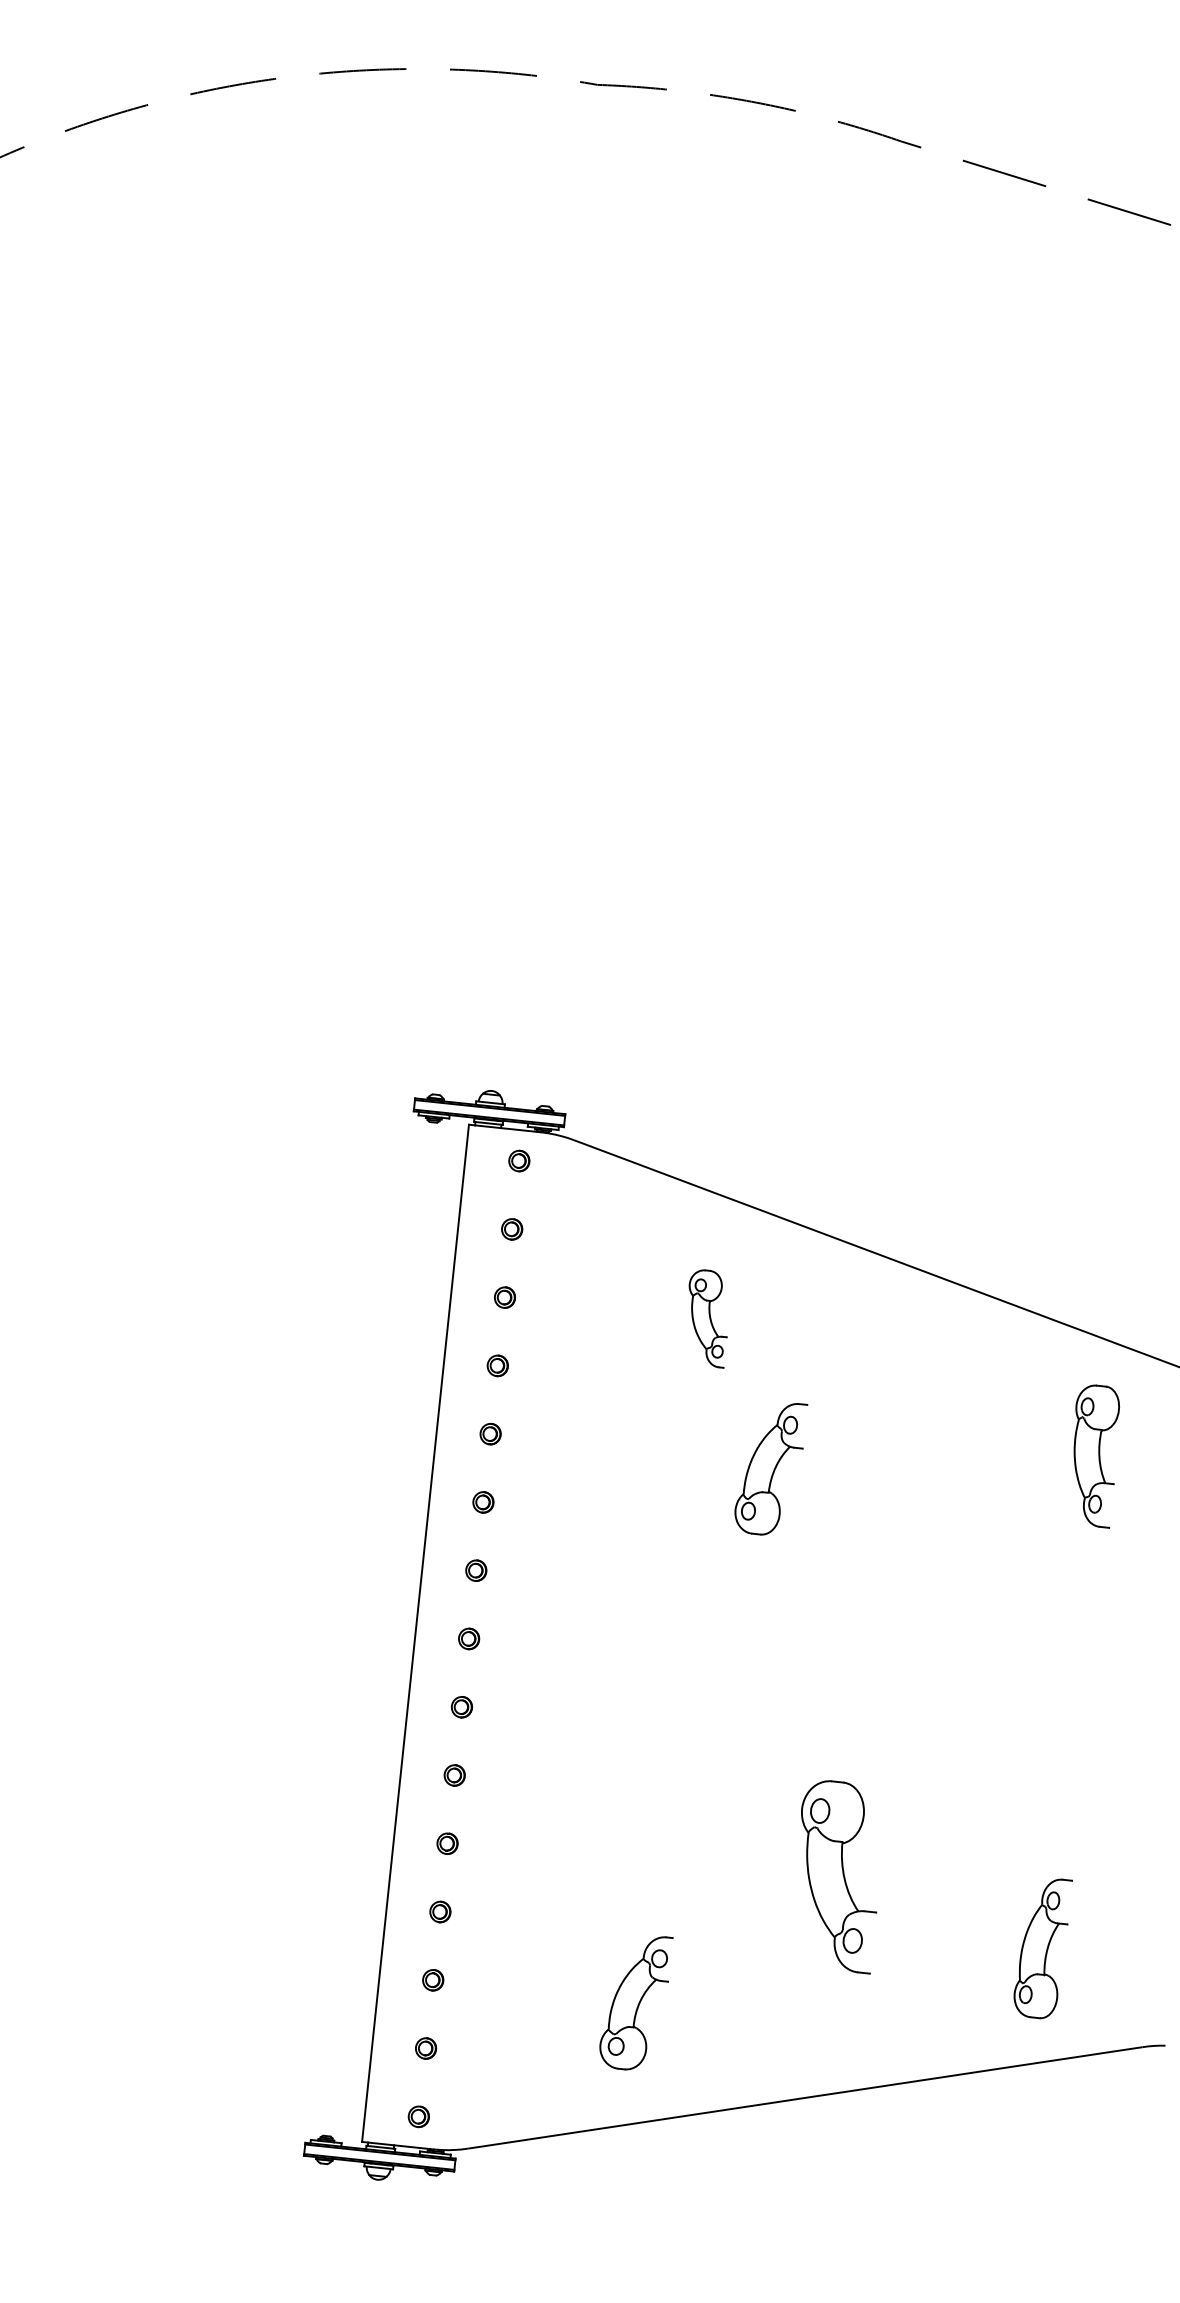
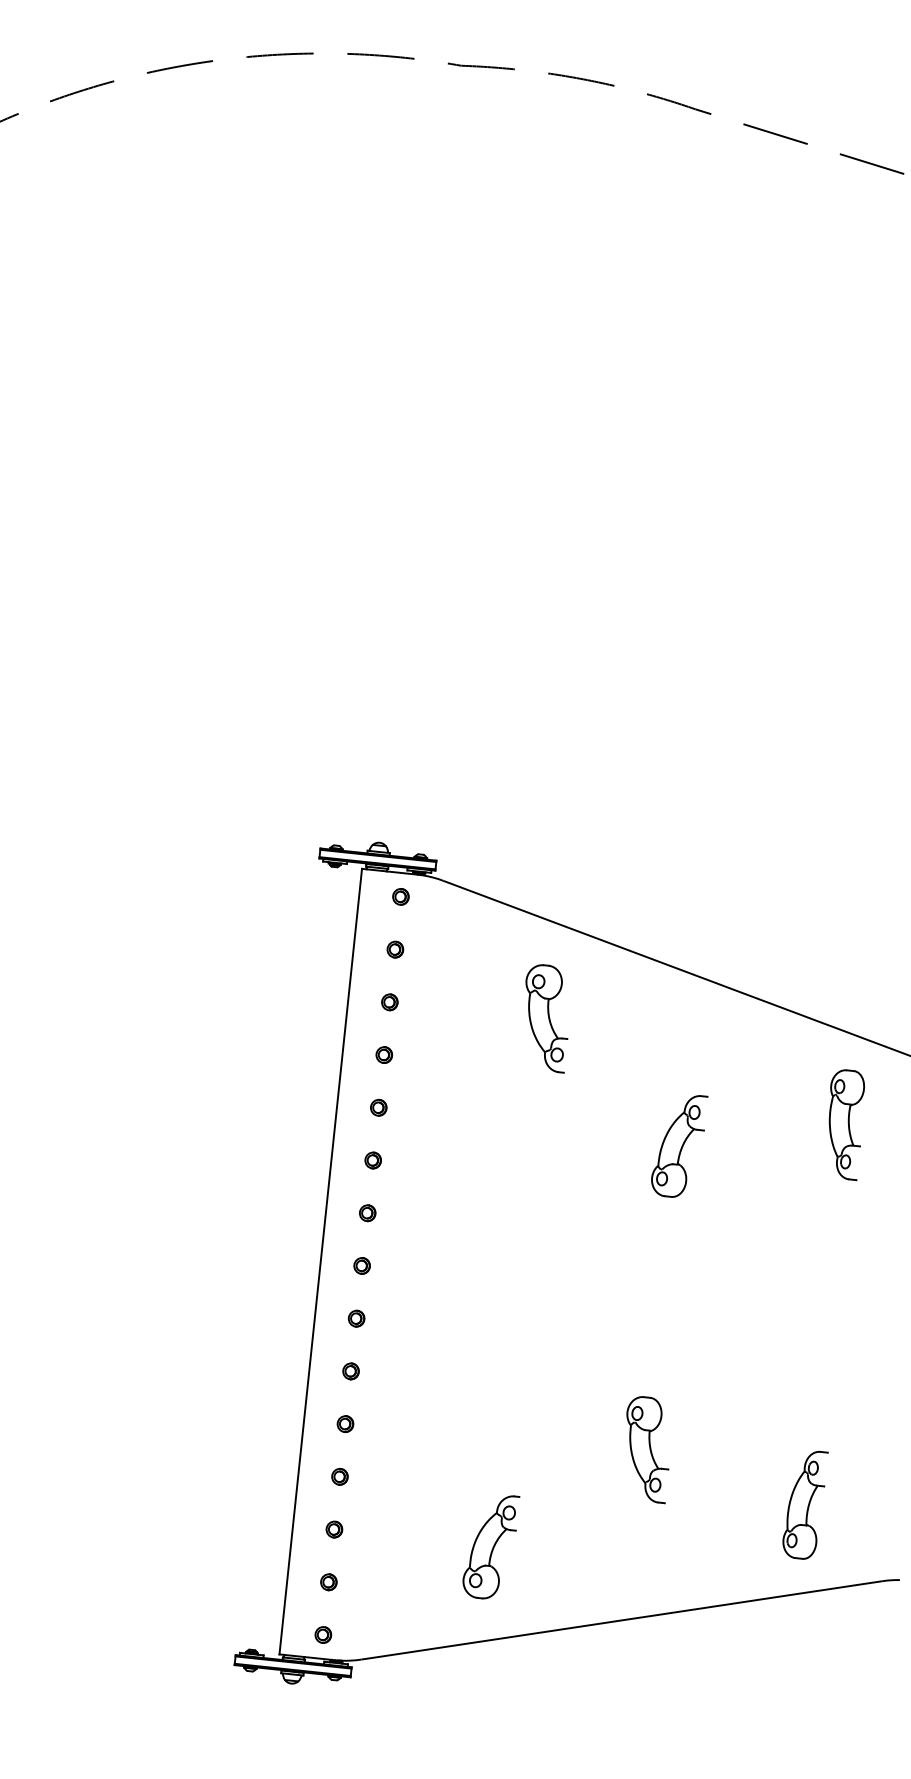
part: (707, 1318) -> (546, 1018), size x1.43
part: (771, 1469) -> (679, 1146), moved
part: (838, 1877) -> (647, 1450), size x0.71

